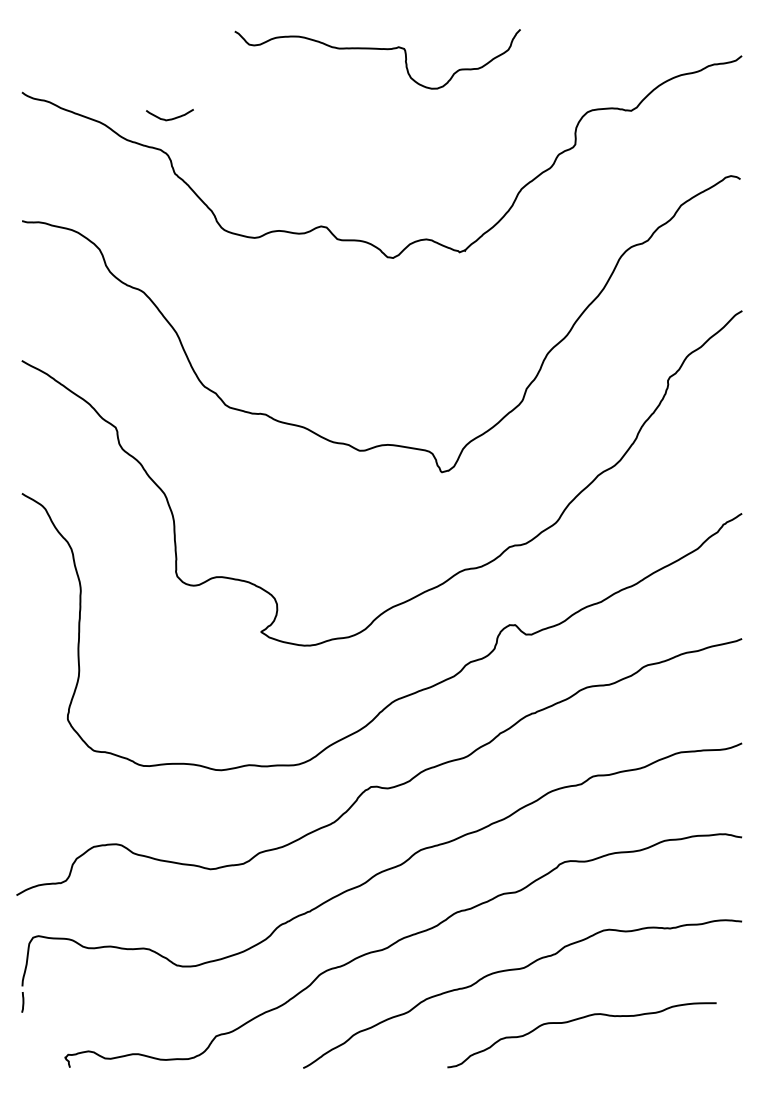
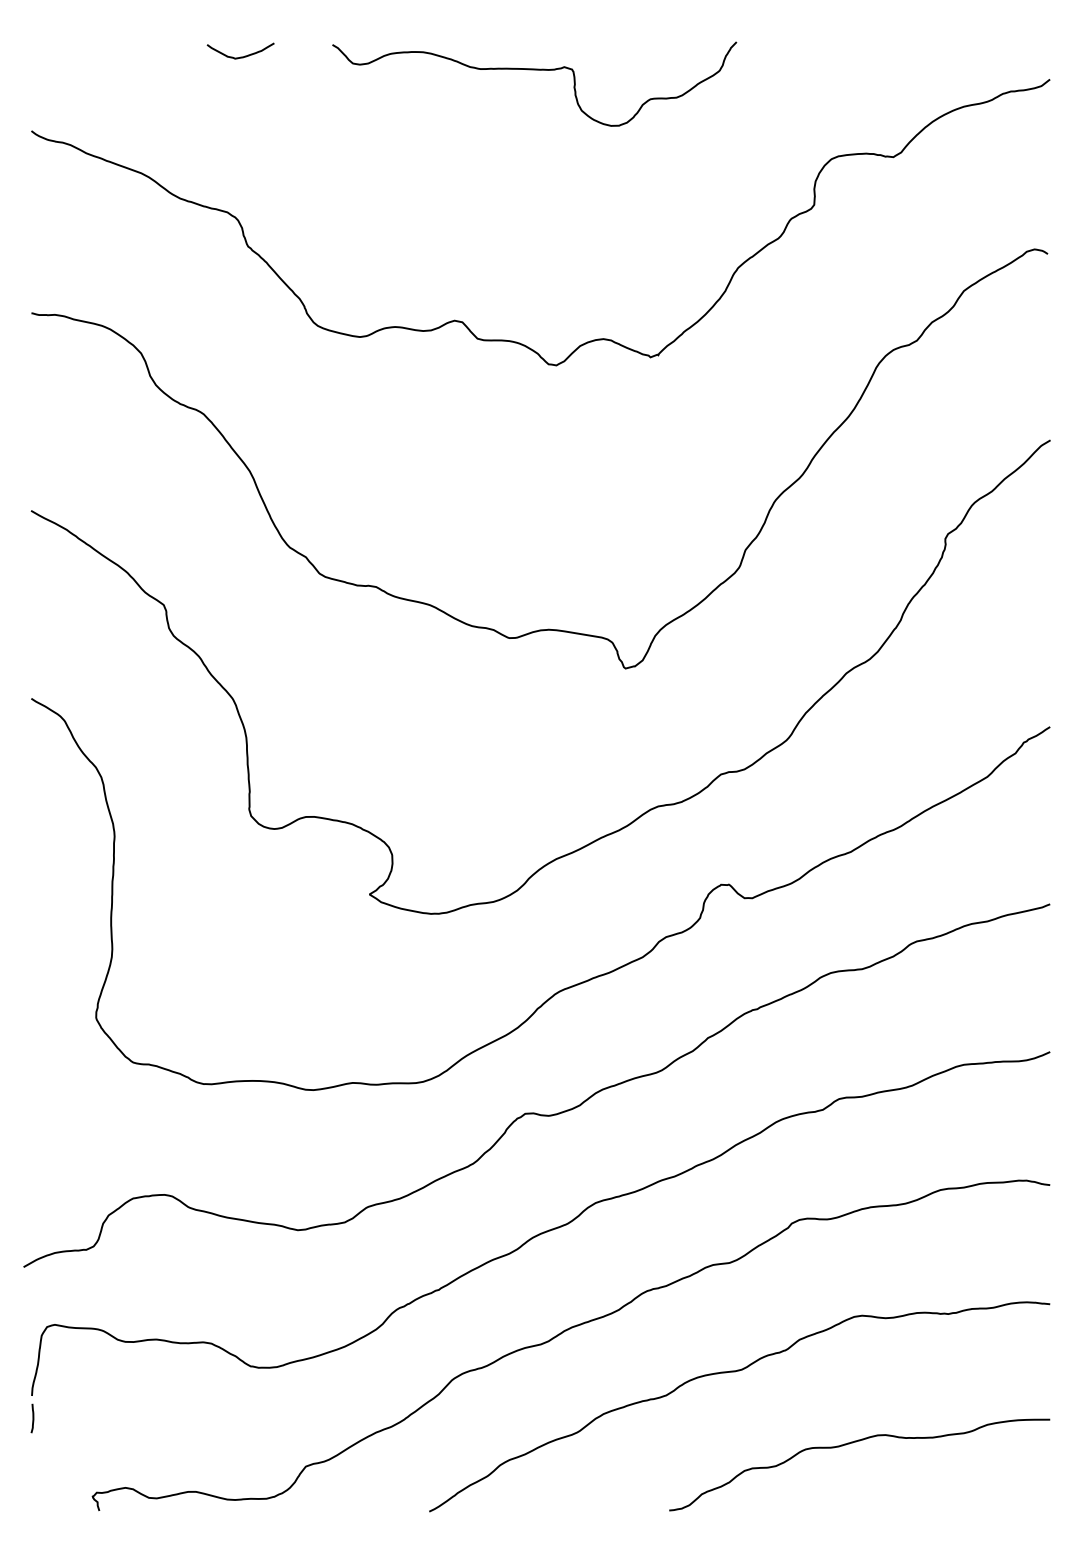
curve: (169, 118) -> (240, 56), moved
curve: (576, 1020) -> (852, 1443), moved

